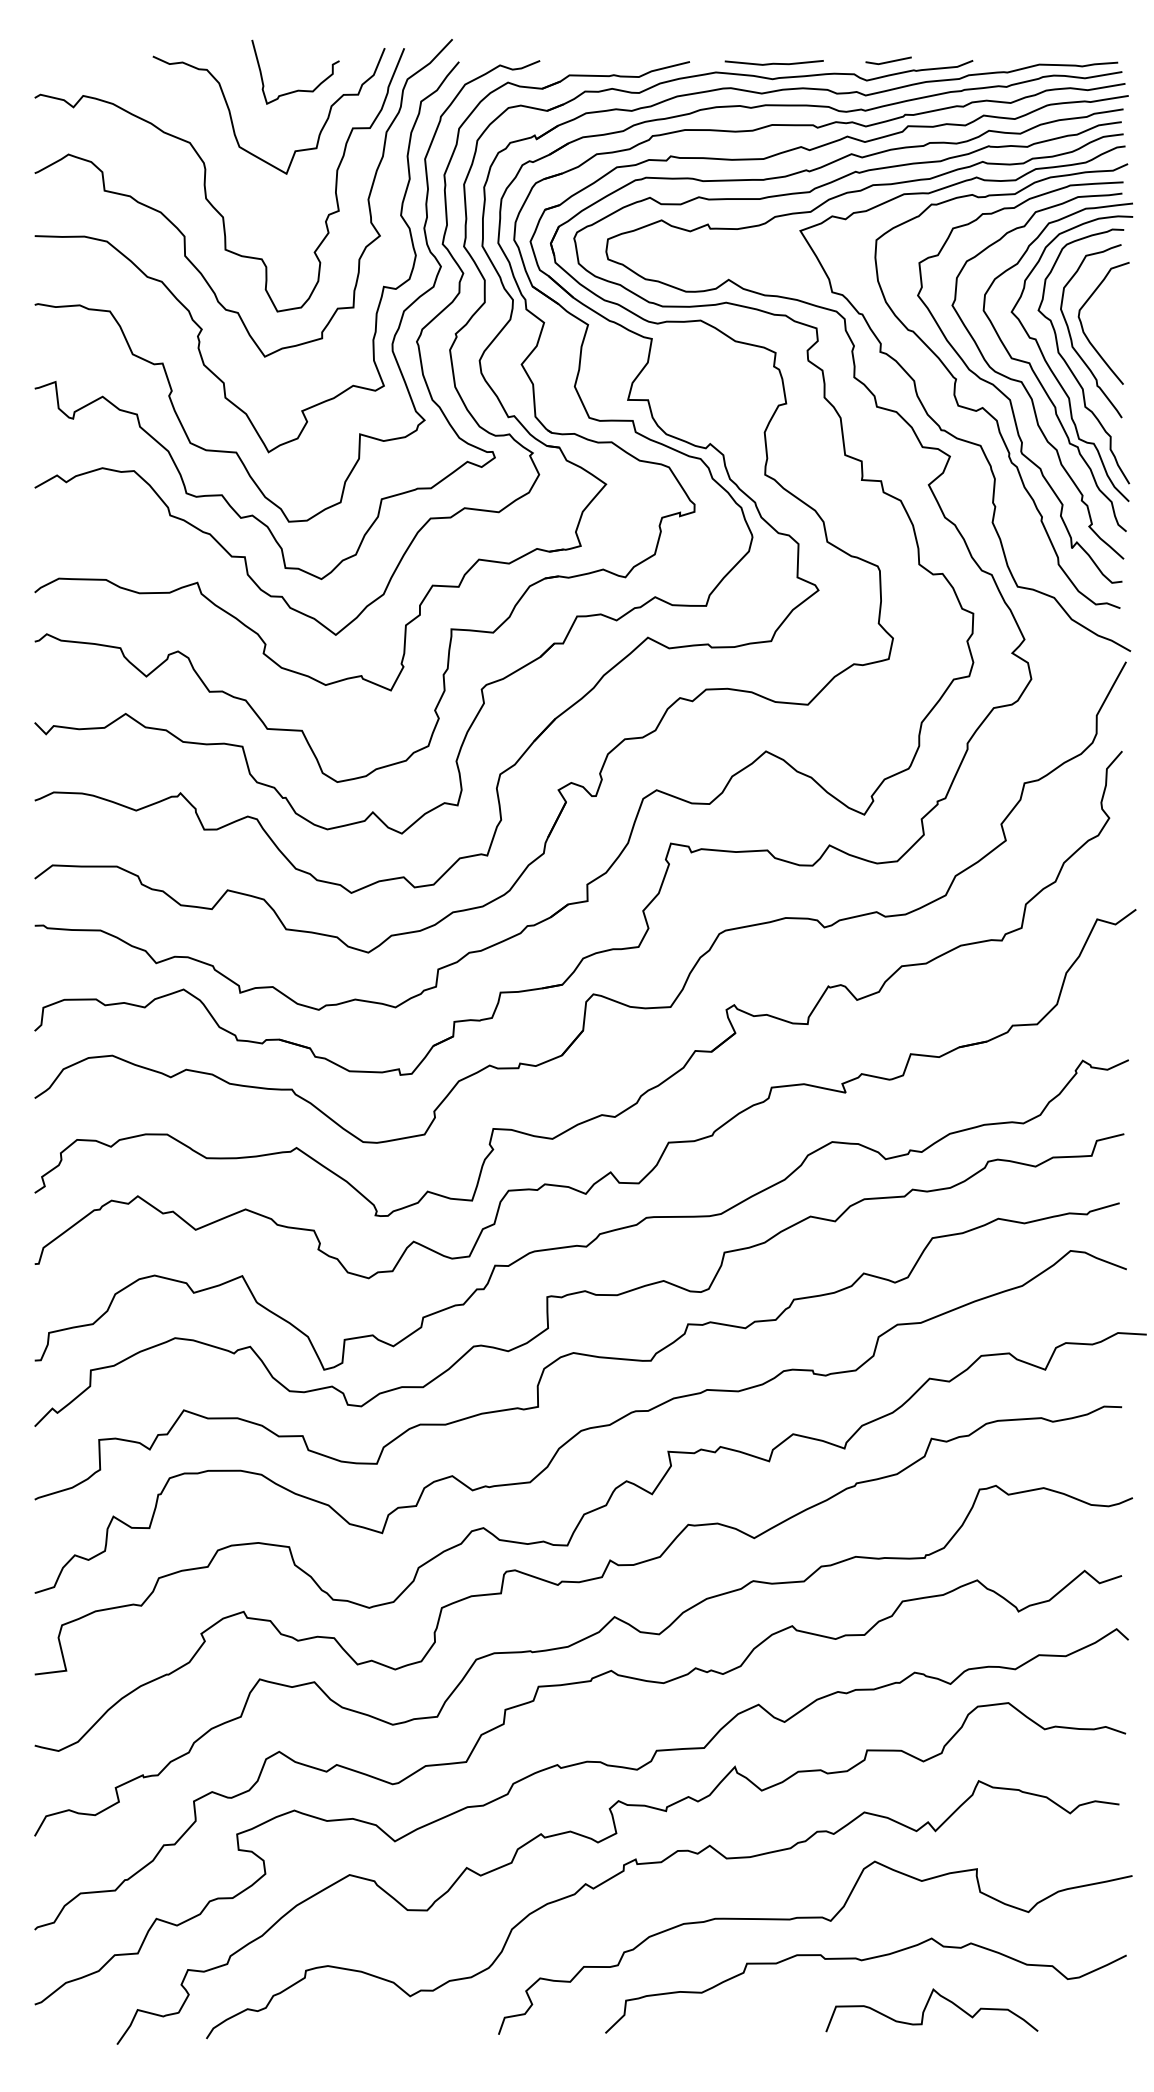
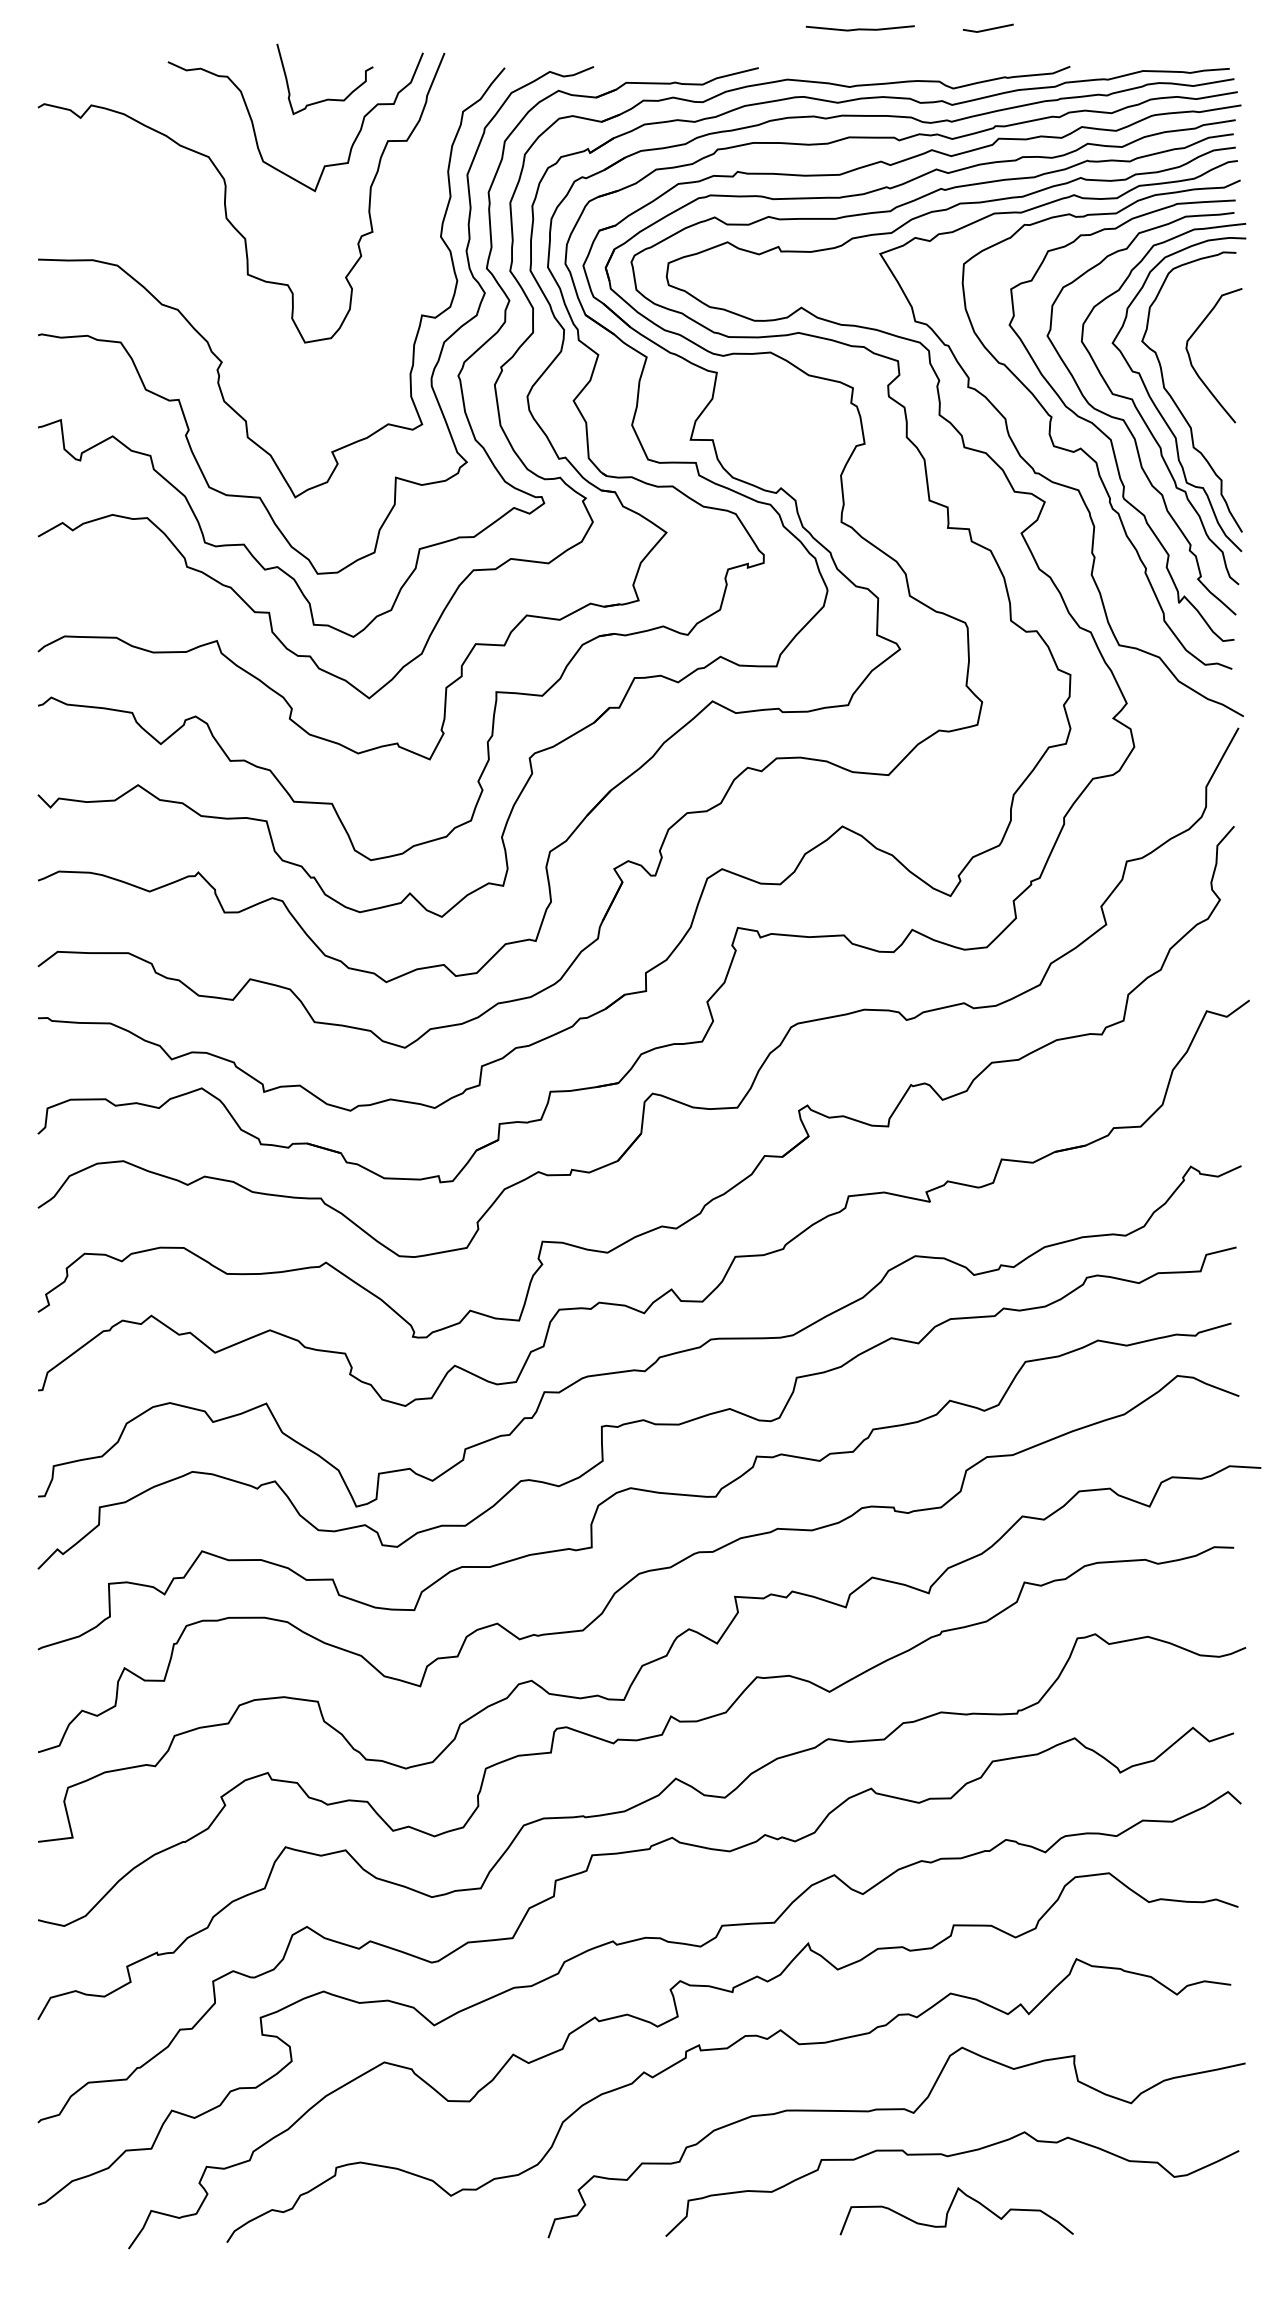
line: (888, 61) -> (988, 29), moved
line: (773, 62) -> (859, 27), moved
curve: (184, 234) -> (202, 257), removed
curve: (1071, 336) -> (1178, 370), removed
curve: (926, 2007) -> (950, 2208), moved

